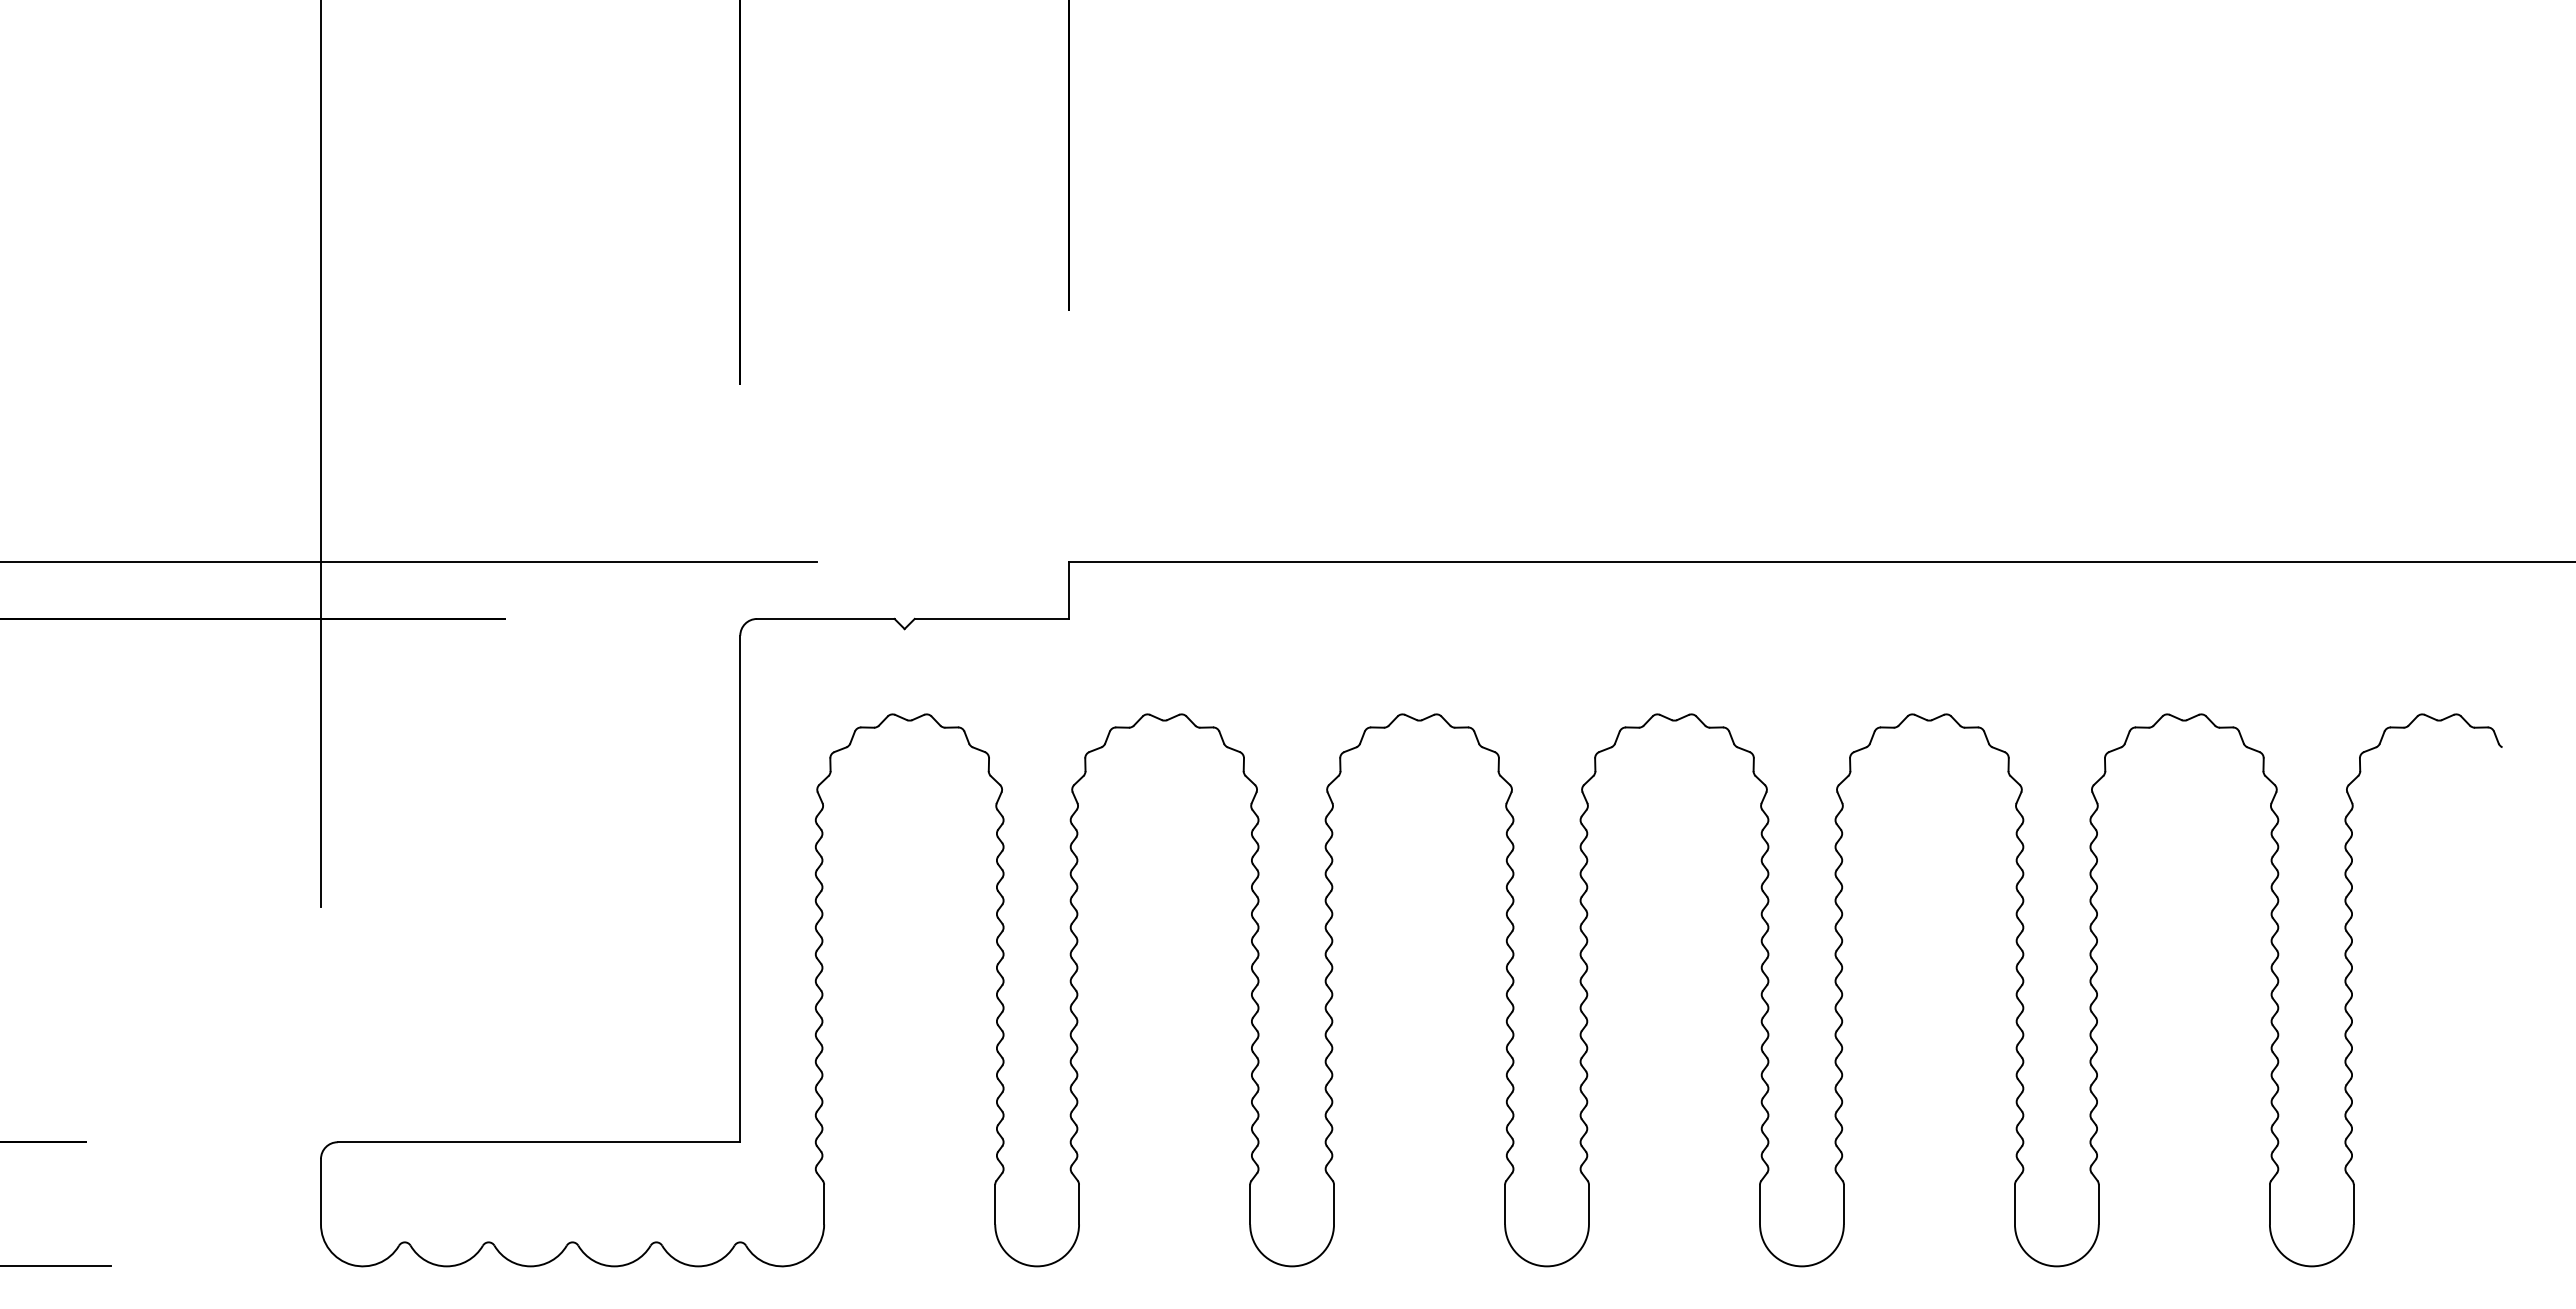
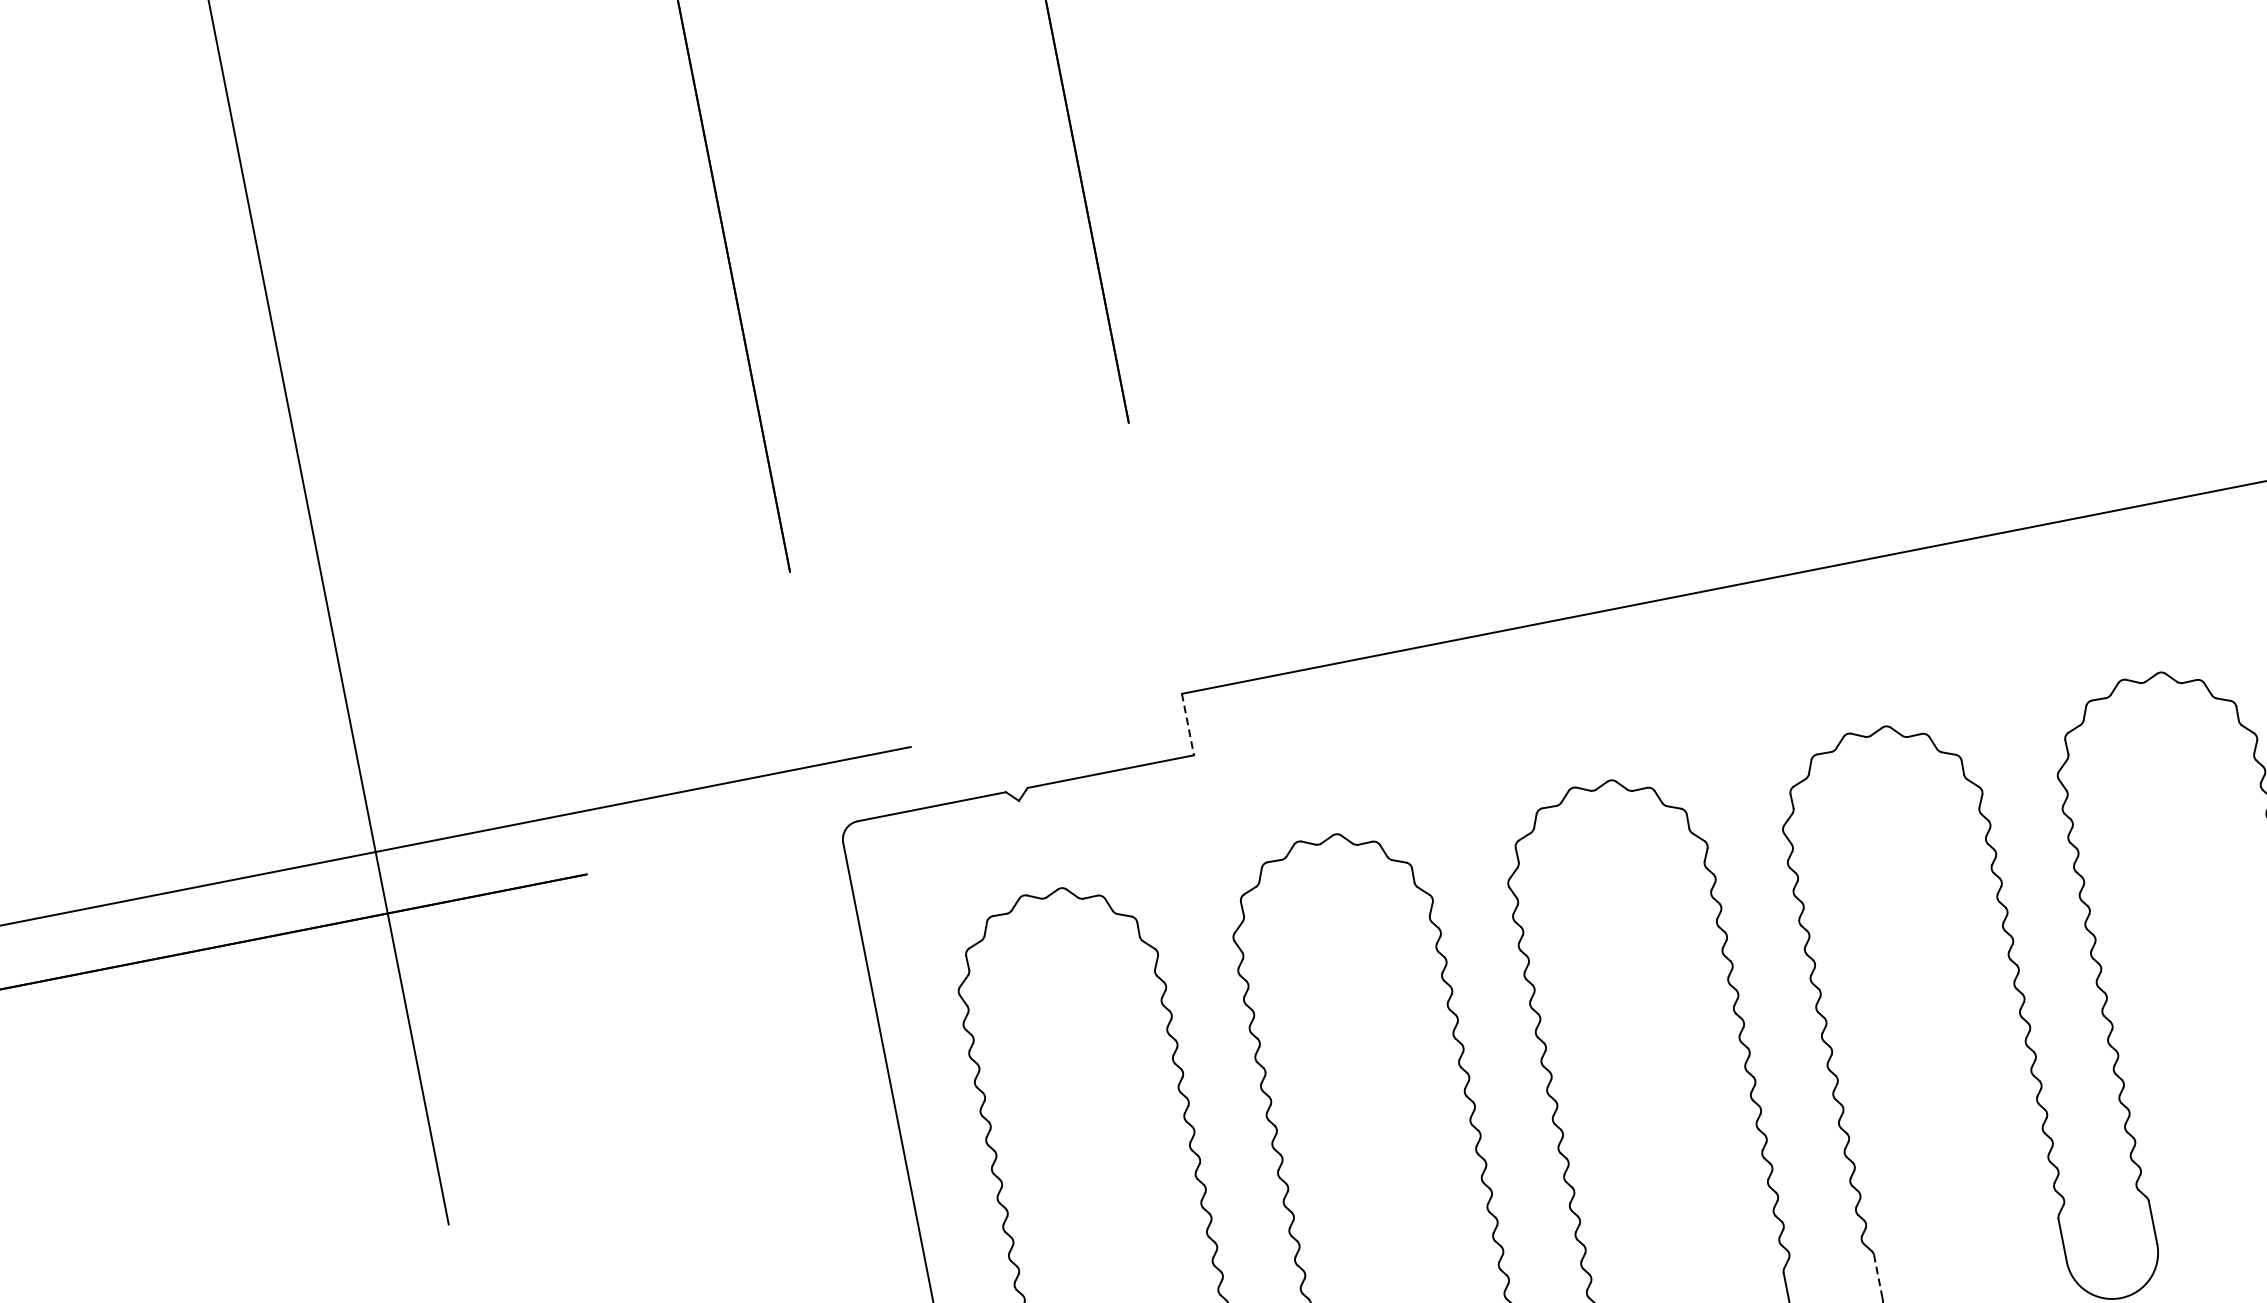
line: (1069, 590) -> (1188, 724), solid -> dashed
line: (1588, 1204) -> (1877, 1276), solid -> dashed

